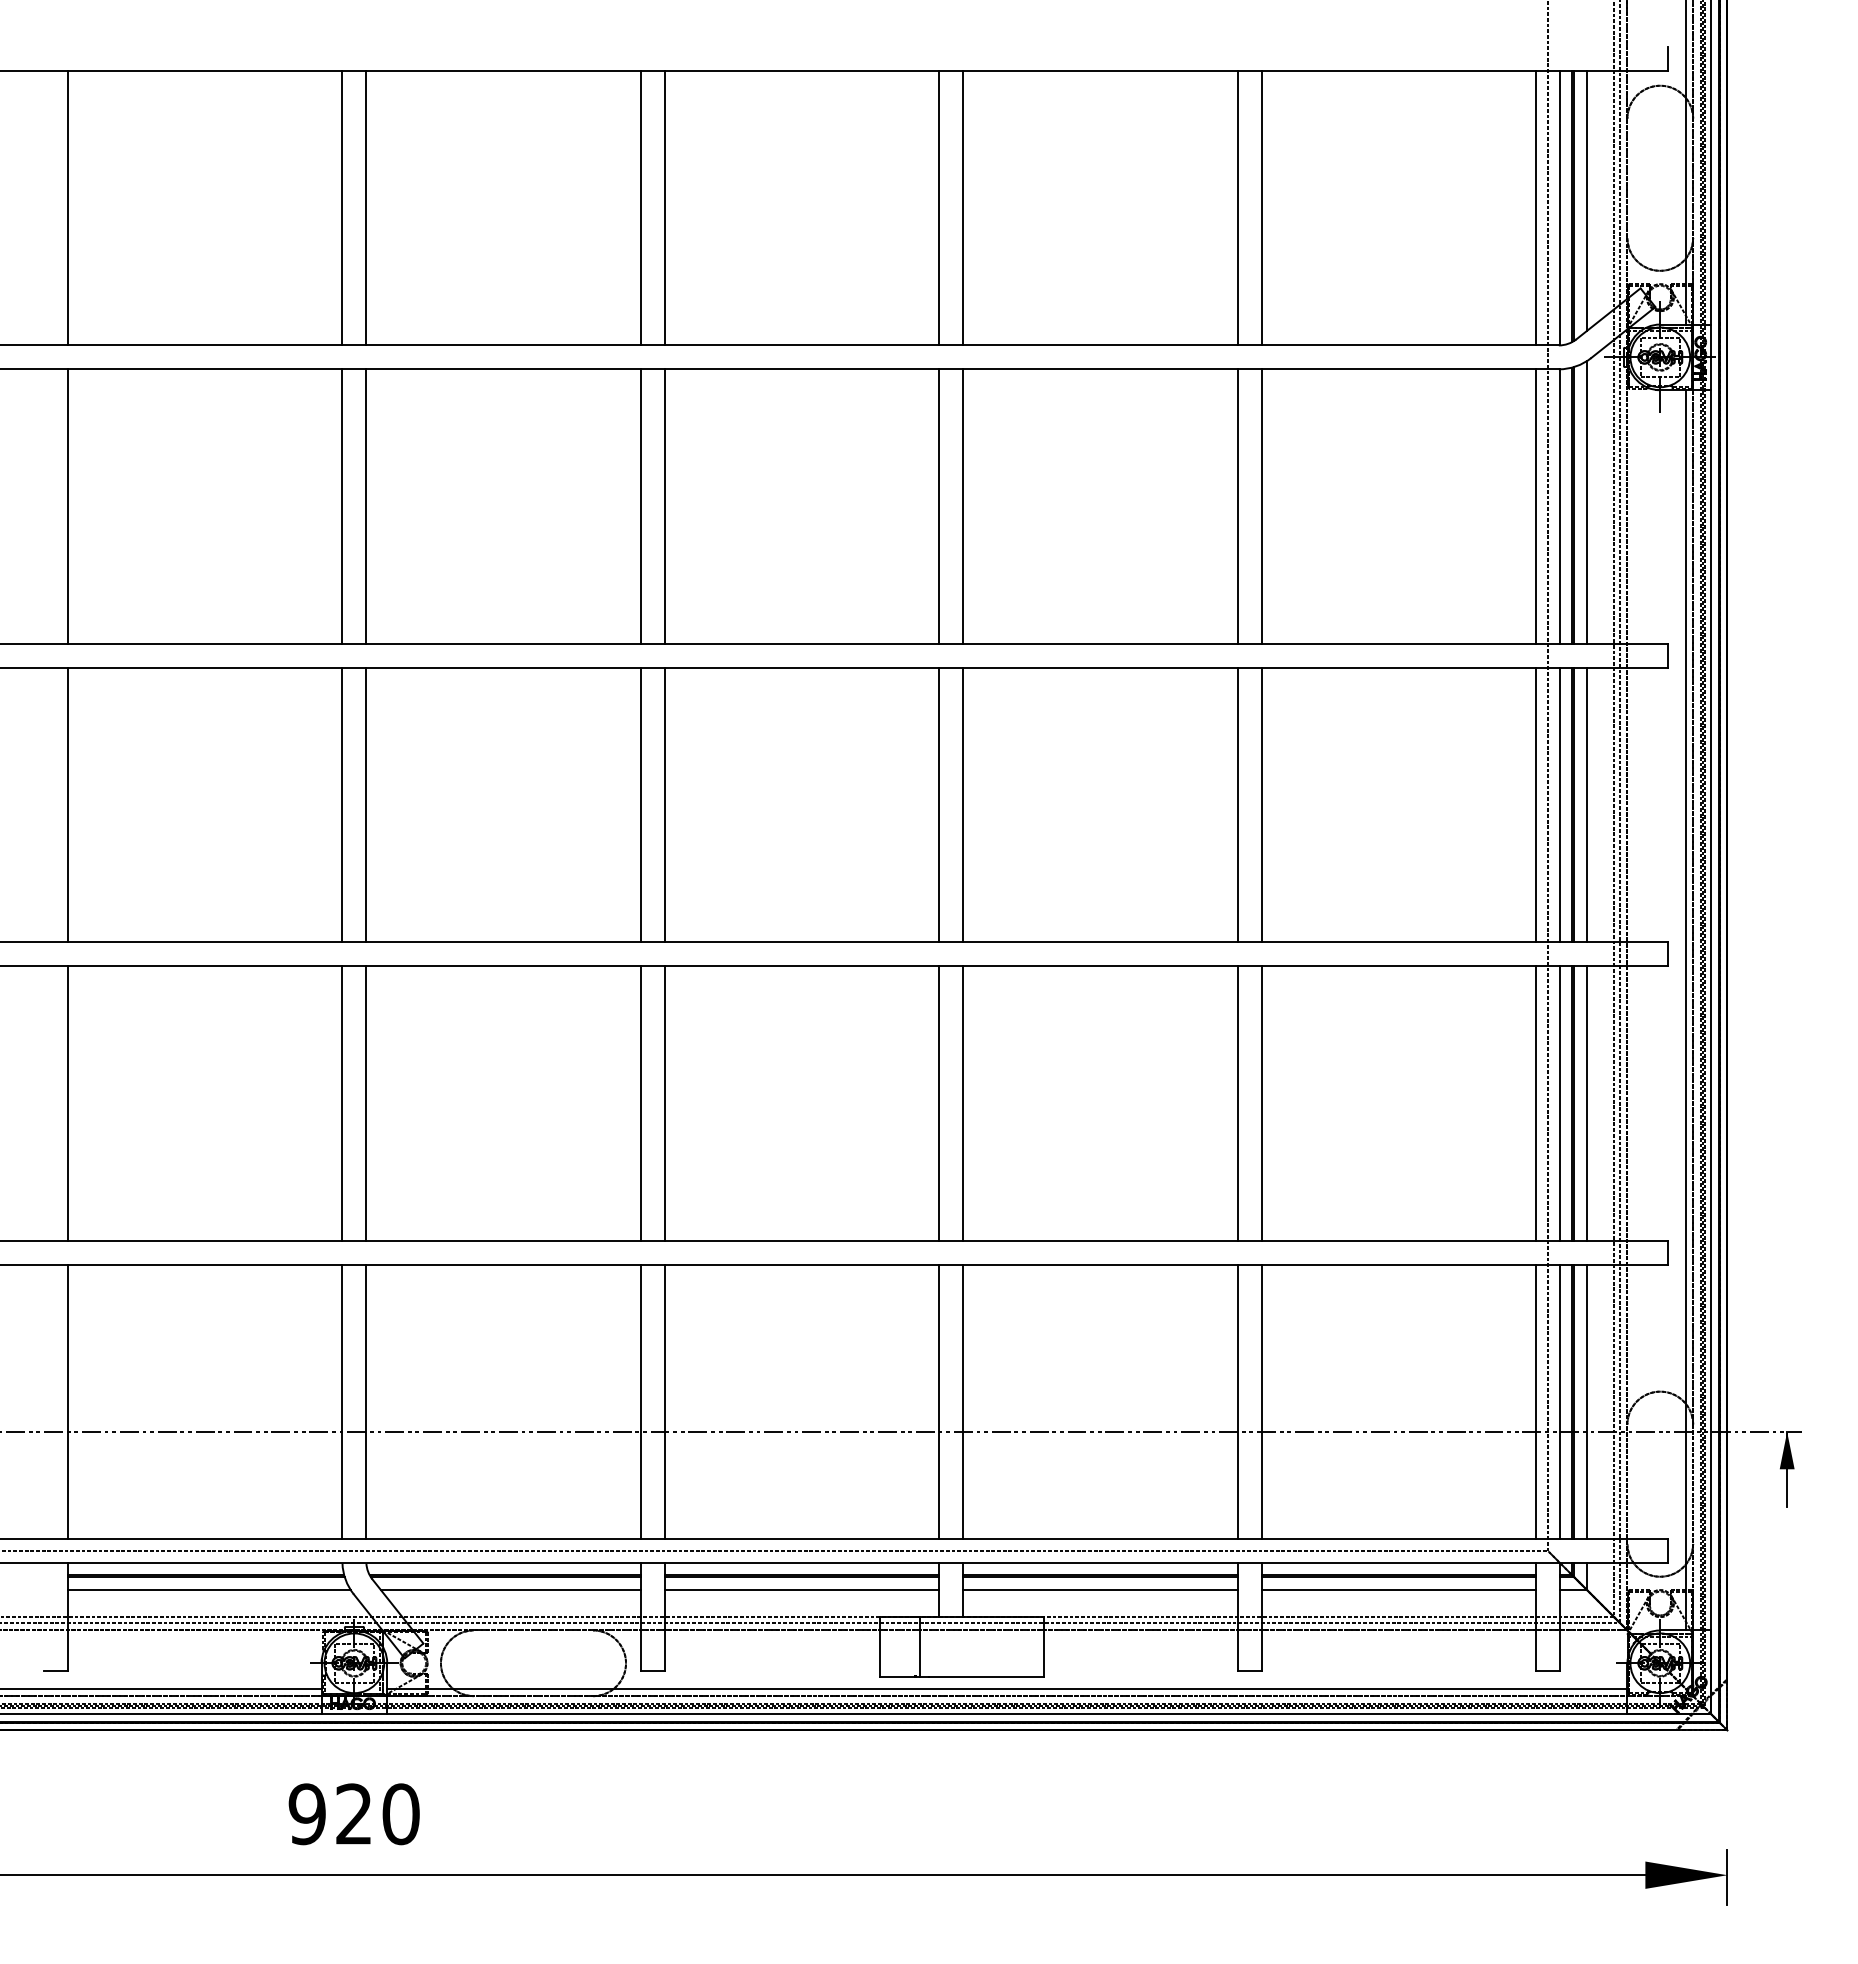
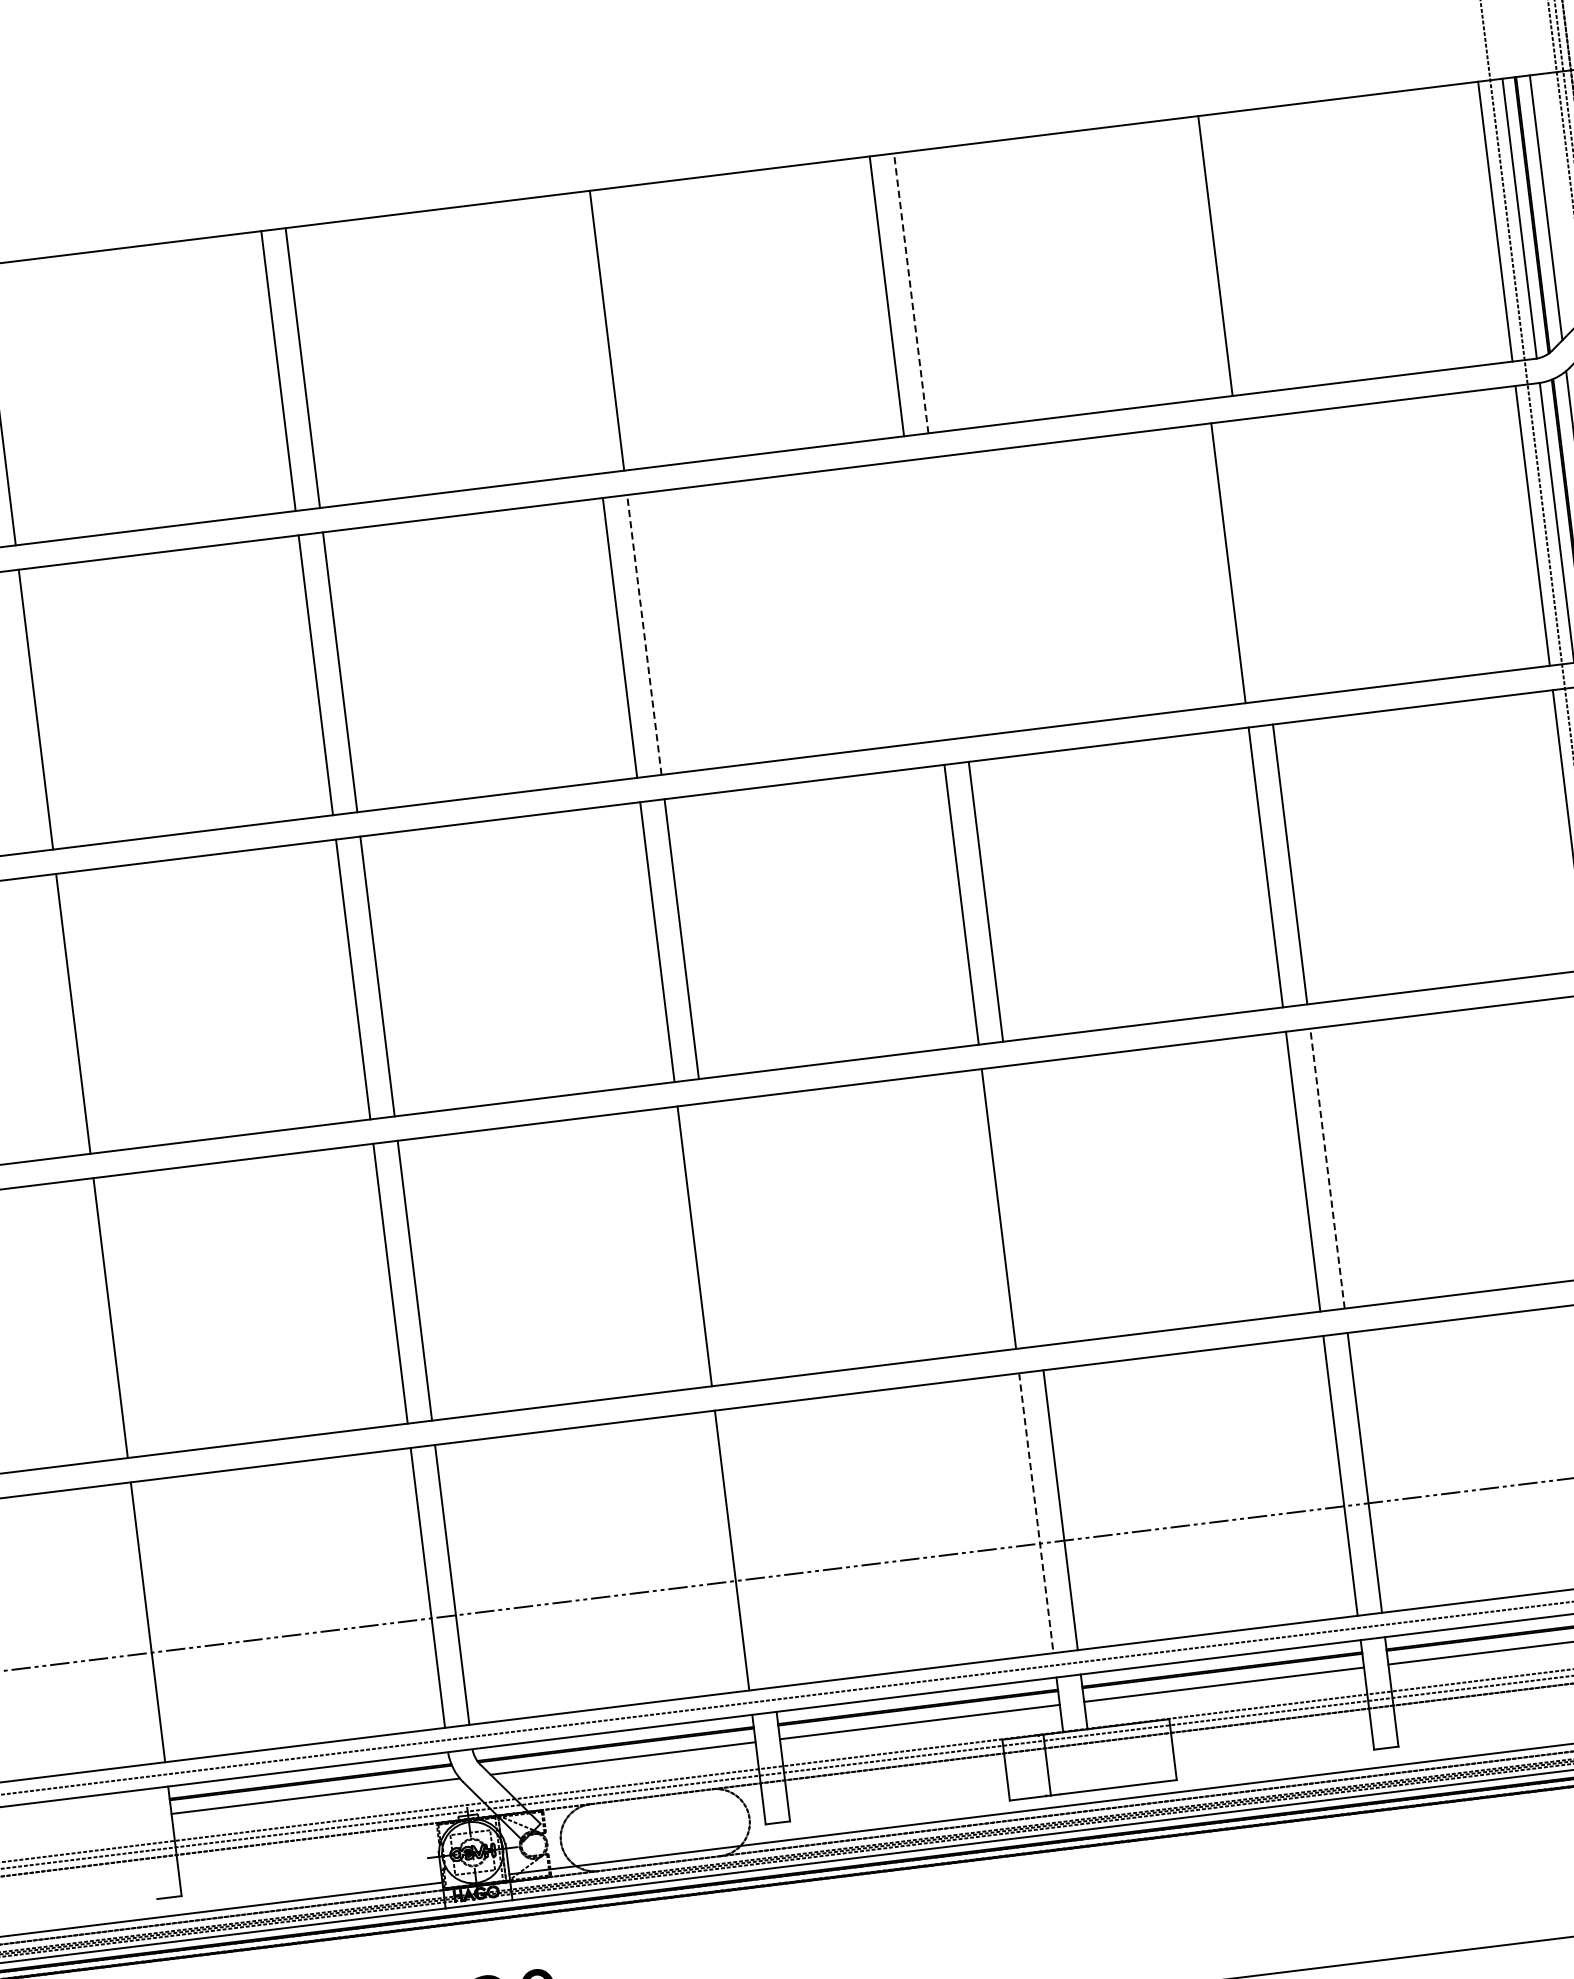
line: (640, 207) -> (582, 333), removed
line: (963, 207) -> (911, 292), solid -> dashed
line: (1237, 207) -> (1190, 258), removed
line: (664, 506) -> (644, 634), solid -> dashed
line: (939, 506) -> (924, 600), removed
line: (963, 506) -> (948, 597), removed
line: (1261, 506) -> (1252, 560), removed
line: (664, 1103) -> (718, 1243), removed
line: (963, 1103) -> (1023, 1205), removed
line: (1261, 1103) -> (1327, 1168), solid -> dashed
line: (664, 1401) -> (756, 1547), removed
line: (939, 1402) -> (1036, 1513), solid -> dashed

